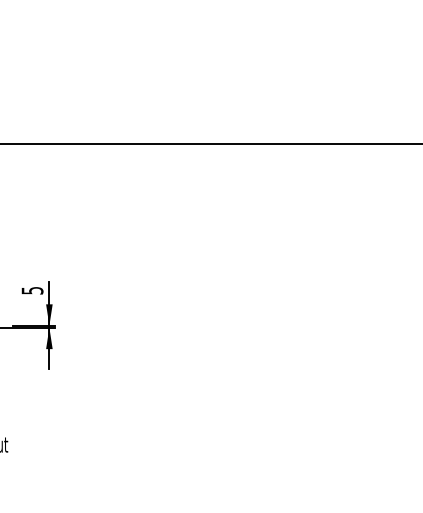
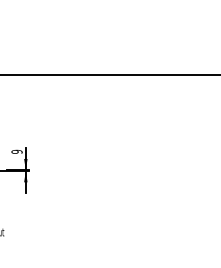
text: (31, 290) -> (16, 151), 5 -> 9

